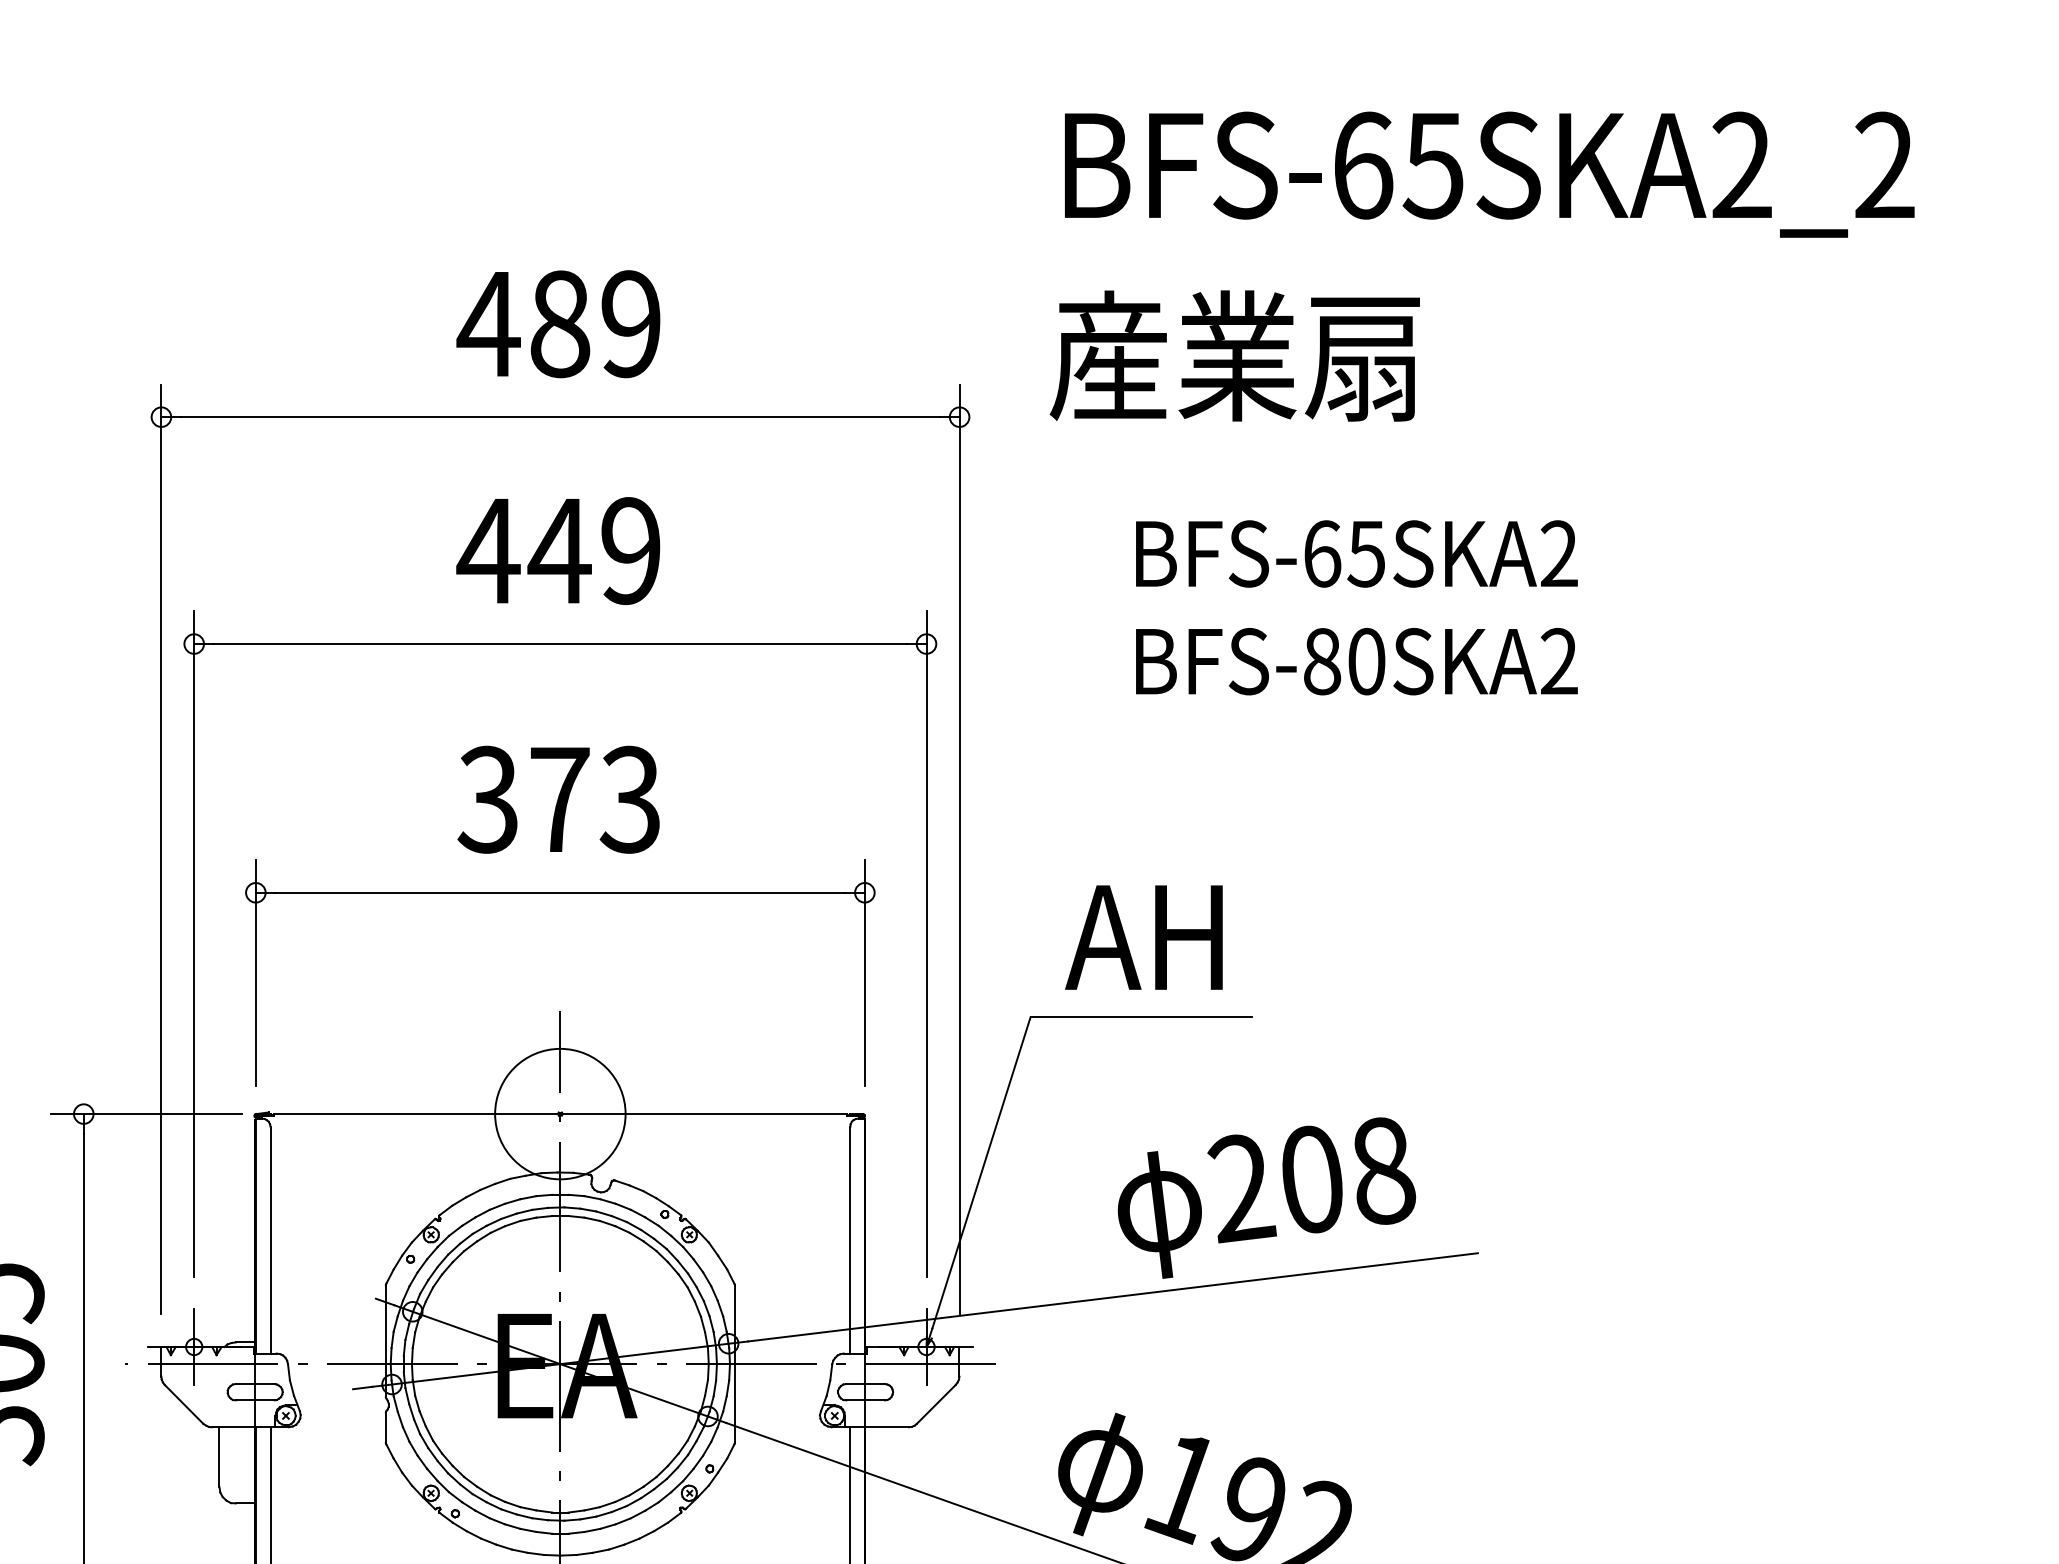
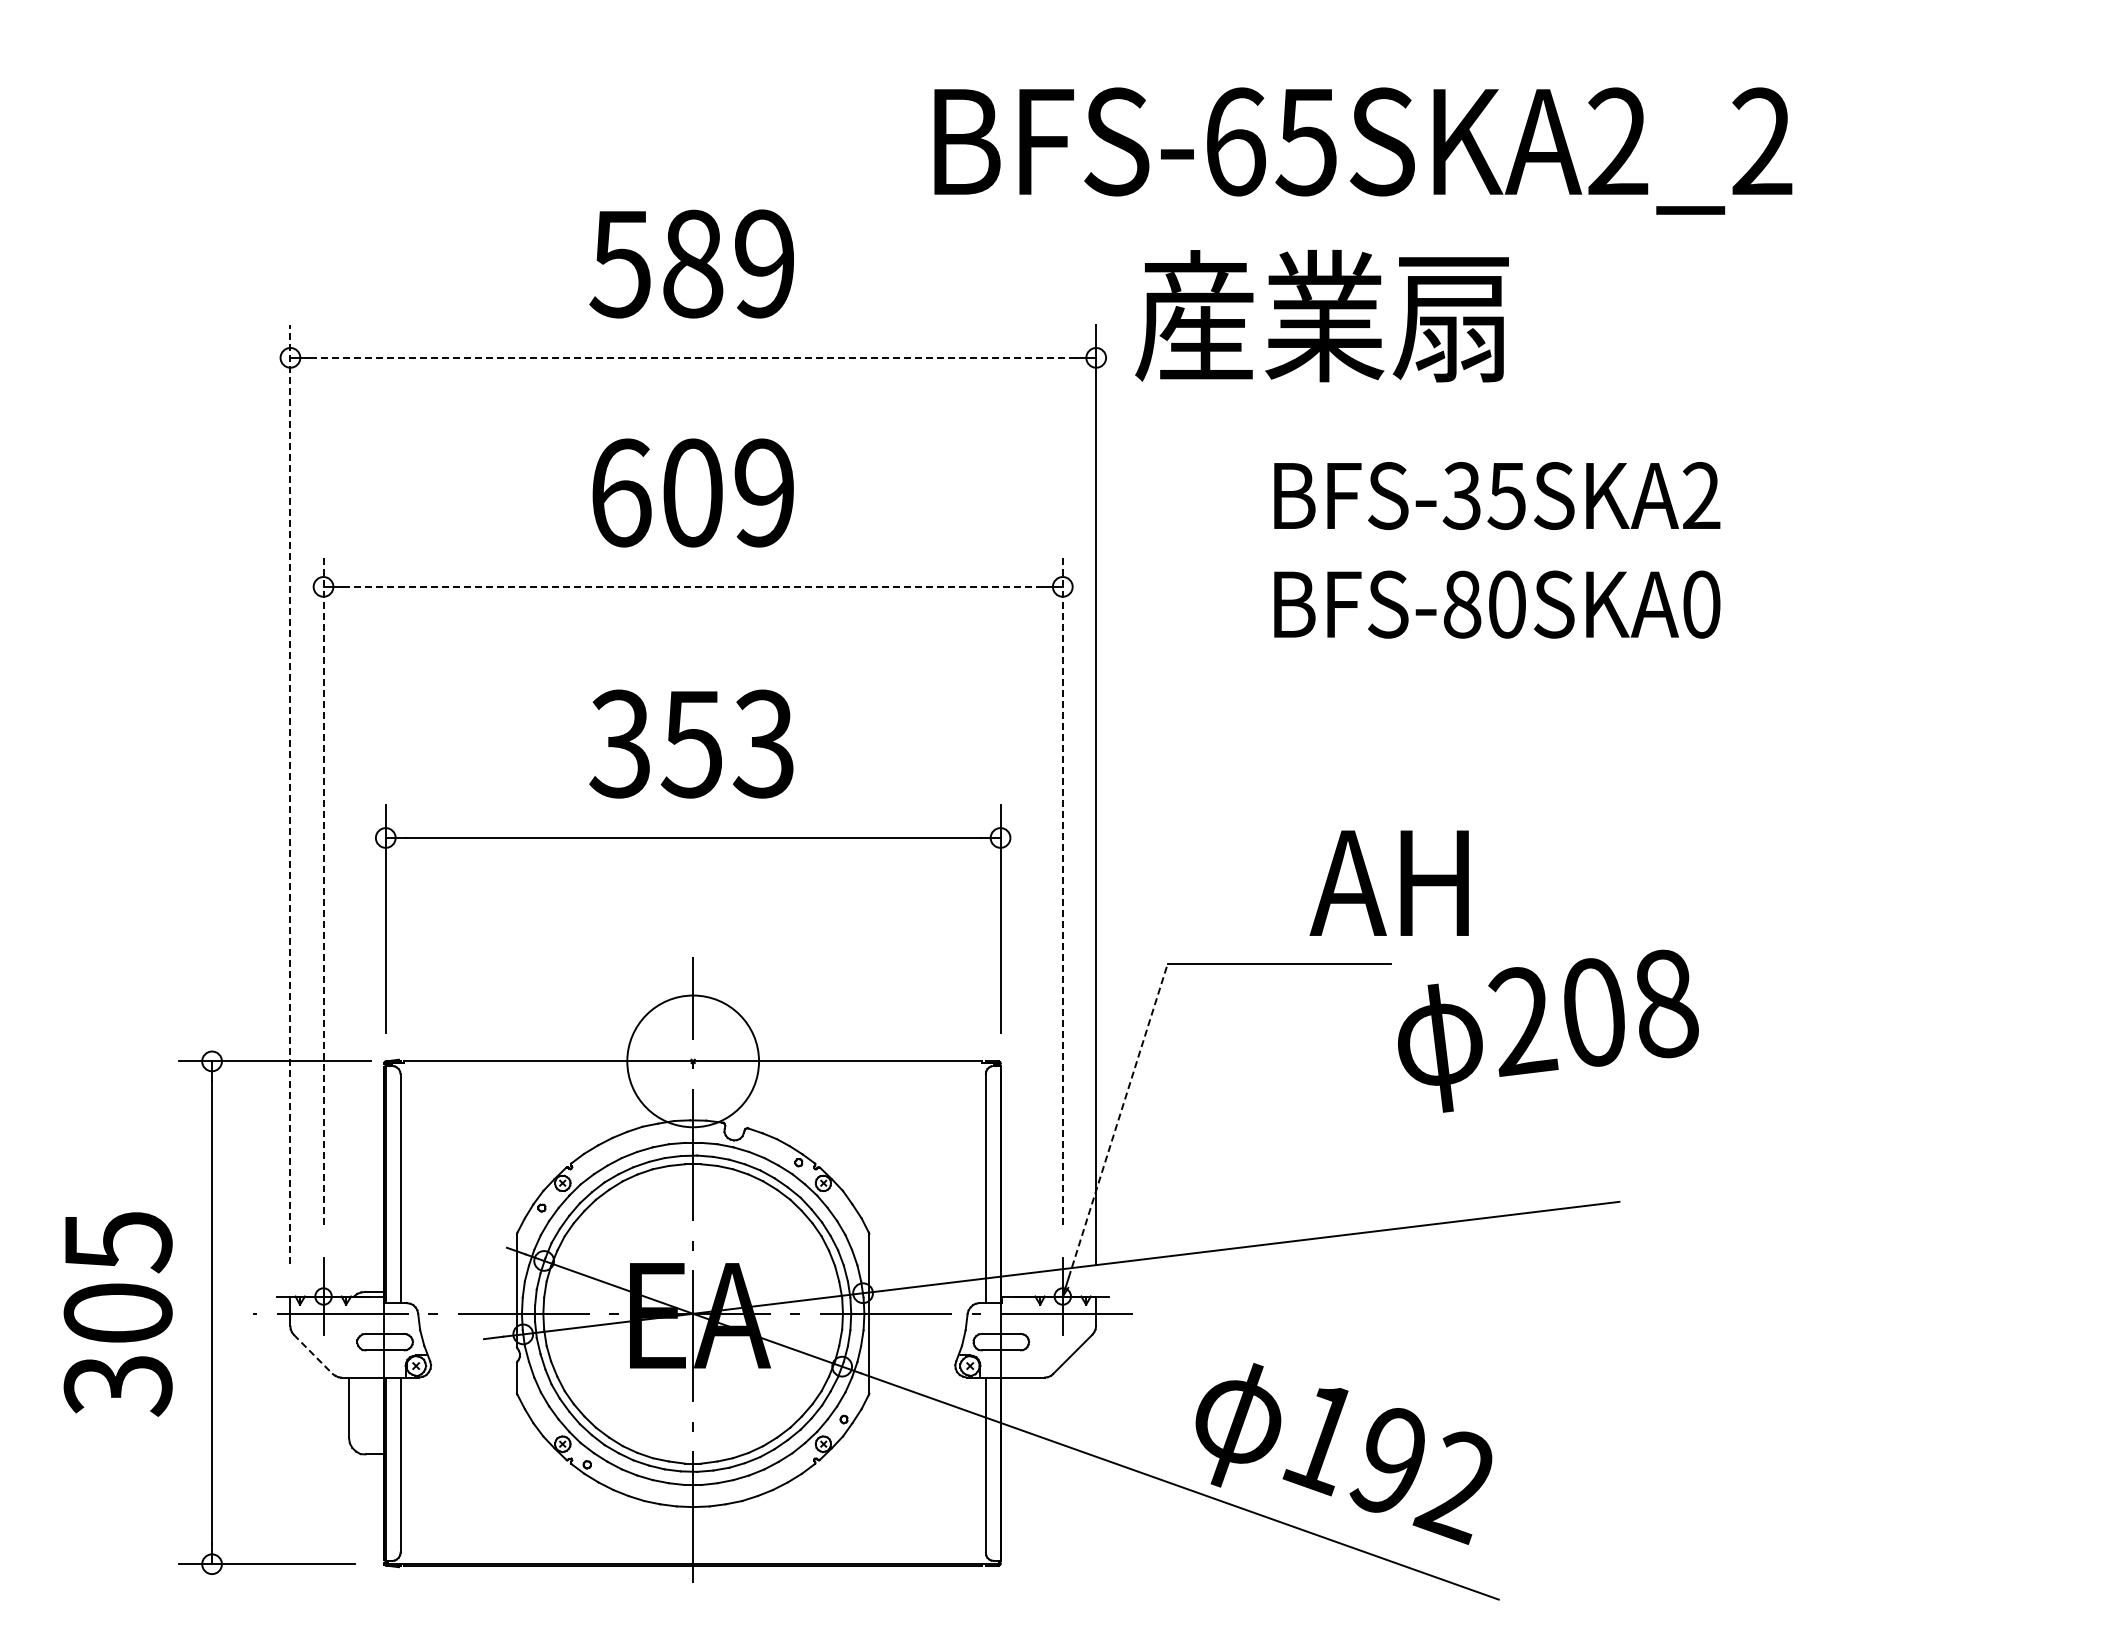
text: (1489, 174) -> (1363, 150), moved
text: (488, 324) -> (620, 264), 489 -> 589
text: (1234, 356) -> (1321, 316), moved
line: (559, 416) -> (692, 357), solid -> dashed
text: (524, 550) -> (656, 492), 449 -> 609
text: (1321, 554) -> (1461, 496), BFS-65SKA2 -> BFS-35SKA2
line: (560, 643) -> (693, 586), solid -> dashed
text: (1559, 661) -> (1701, 604), BFS-80SKA2 -> BFS-80SKA0
text: (558, 800) -> (691, 744), 373 -> 353
line: (161, 848) -> (290, 793), solid -> dashed
text: (1143, 936) -> (1388, 882), moved
line: (194, 943) -> (323, 889), solid -> dashed
line: (926, 943) -> (1062, 889), solid -> dashed
line: (981, 1172) -> (1118, 1120), solid -> dashed
text: (1266, 1197) -> (1548, 1030), moved
line: (184, 1404) -> (313, 1354), solid -> dashed

